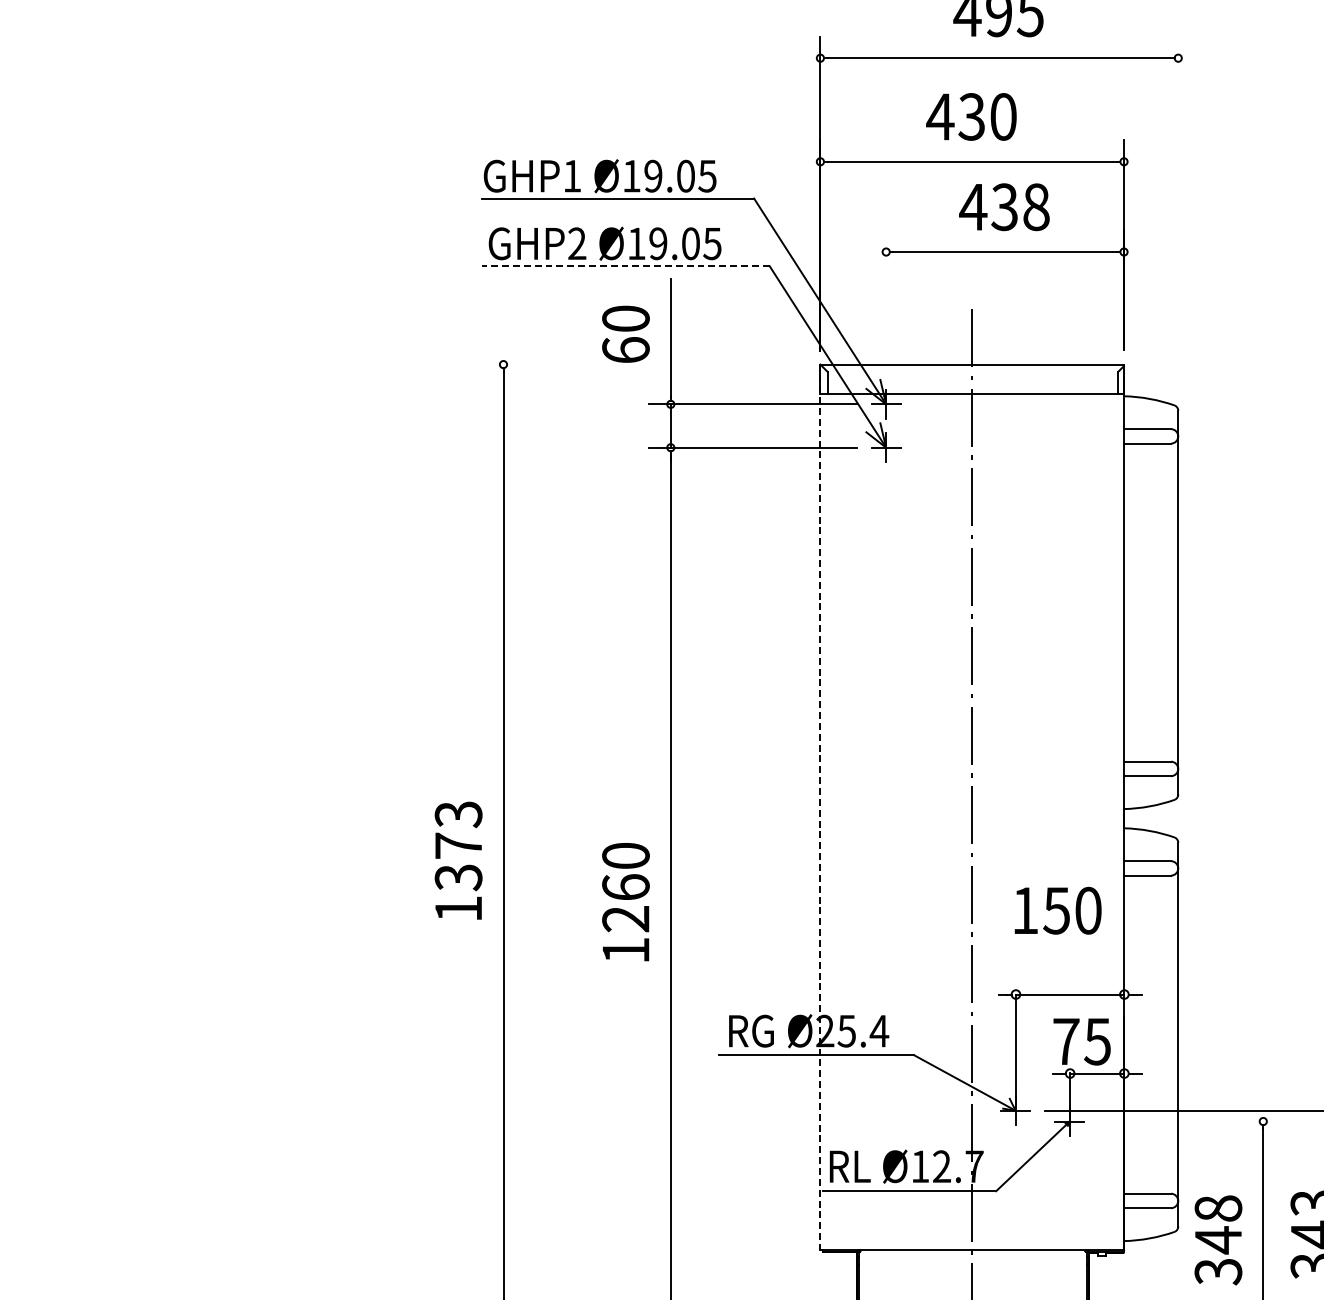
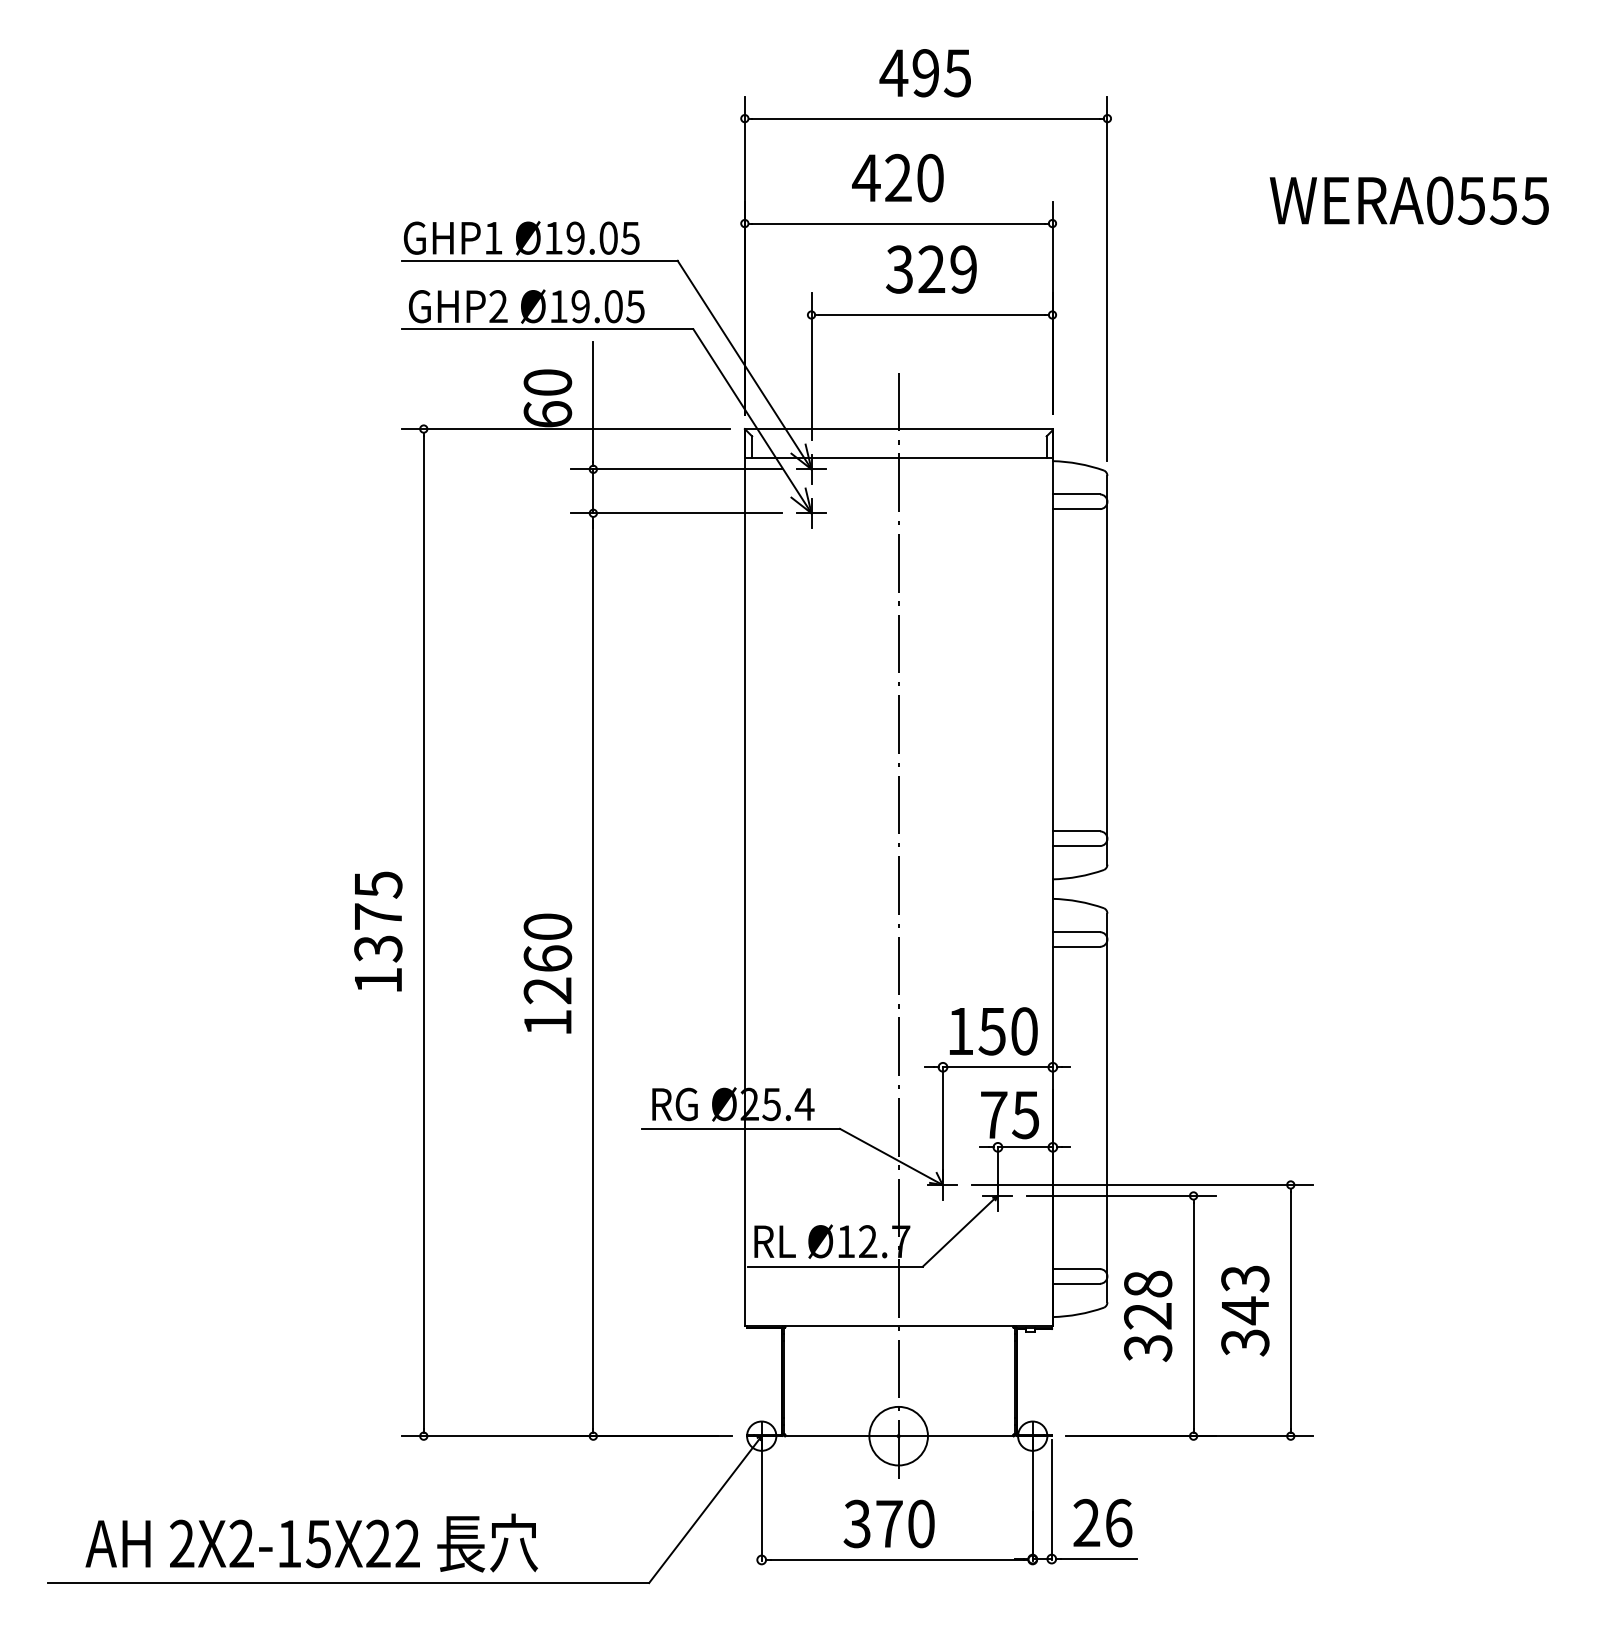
text: (971, 117) -> (897, 178), 430 -> 420
text: (1004, 207) -> (931, 269), 438 -> 329
line: (1178, 216) -> (1107, 278), added
line: (625, 266) -> (547, 329), dashed -> solid
line: (886, 302) -> (811, 366), added
line: (643, 365) -> (565, 429), added
line: (820, 807) -> (744, 877), dashed -> solid
text: (458, 814) -> (378, 884), 1373 -> 1375
text: (1057, 910) -> (993, 1031), moved
line: (1191, 1121) -> (1120, 1195), added
text: (1217, 1239) -> (1147, 1315), 348 -> 328

